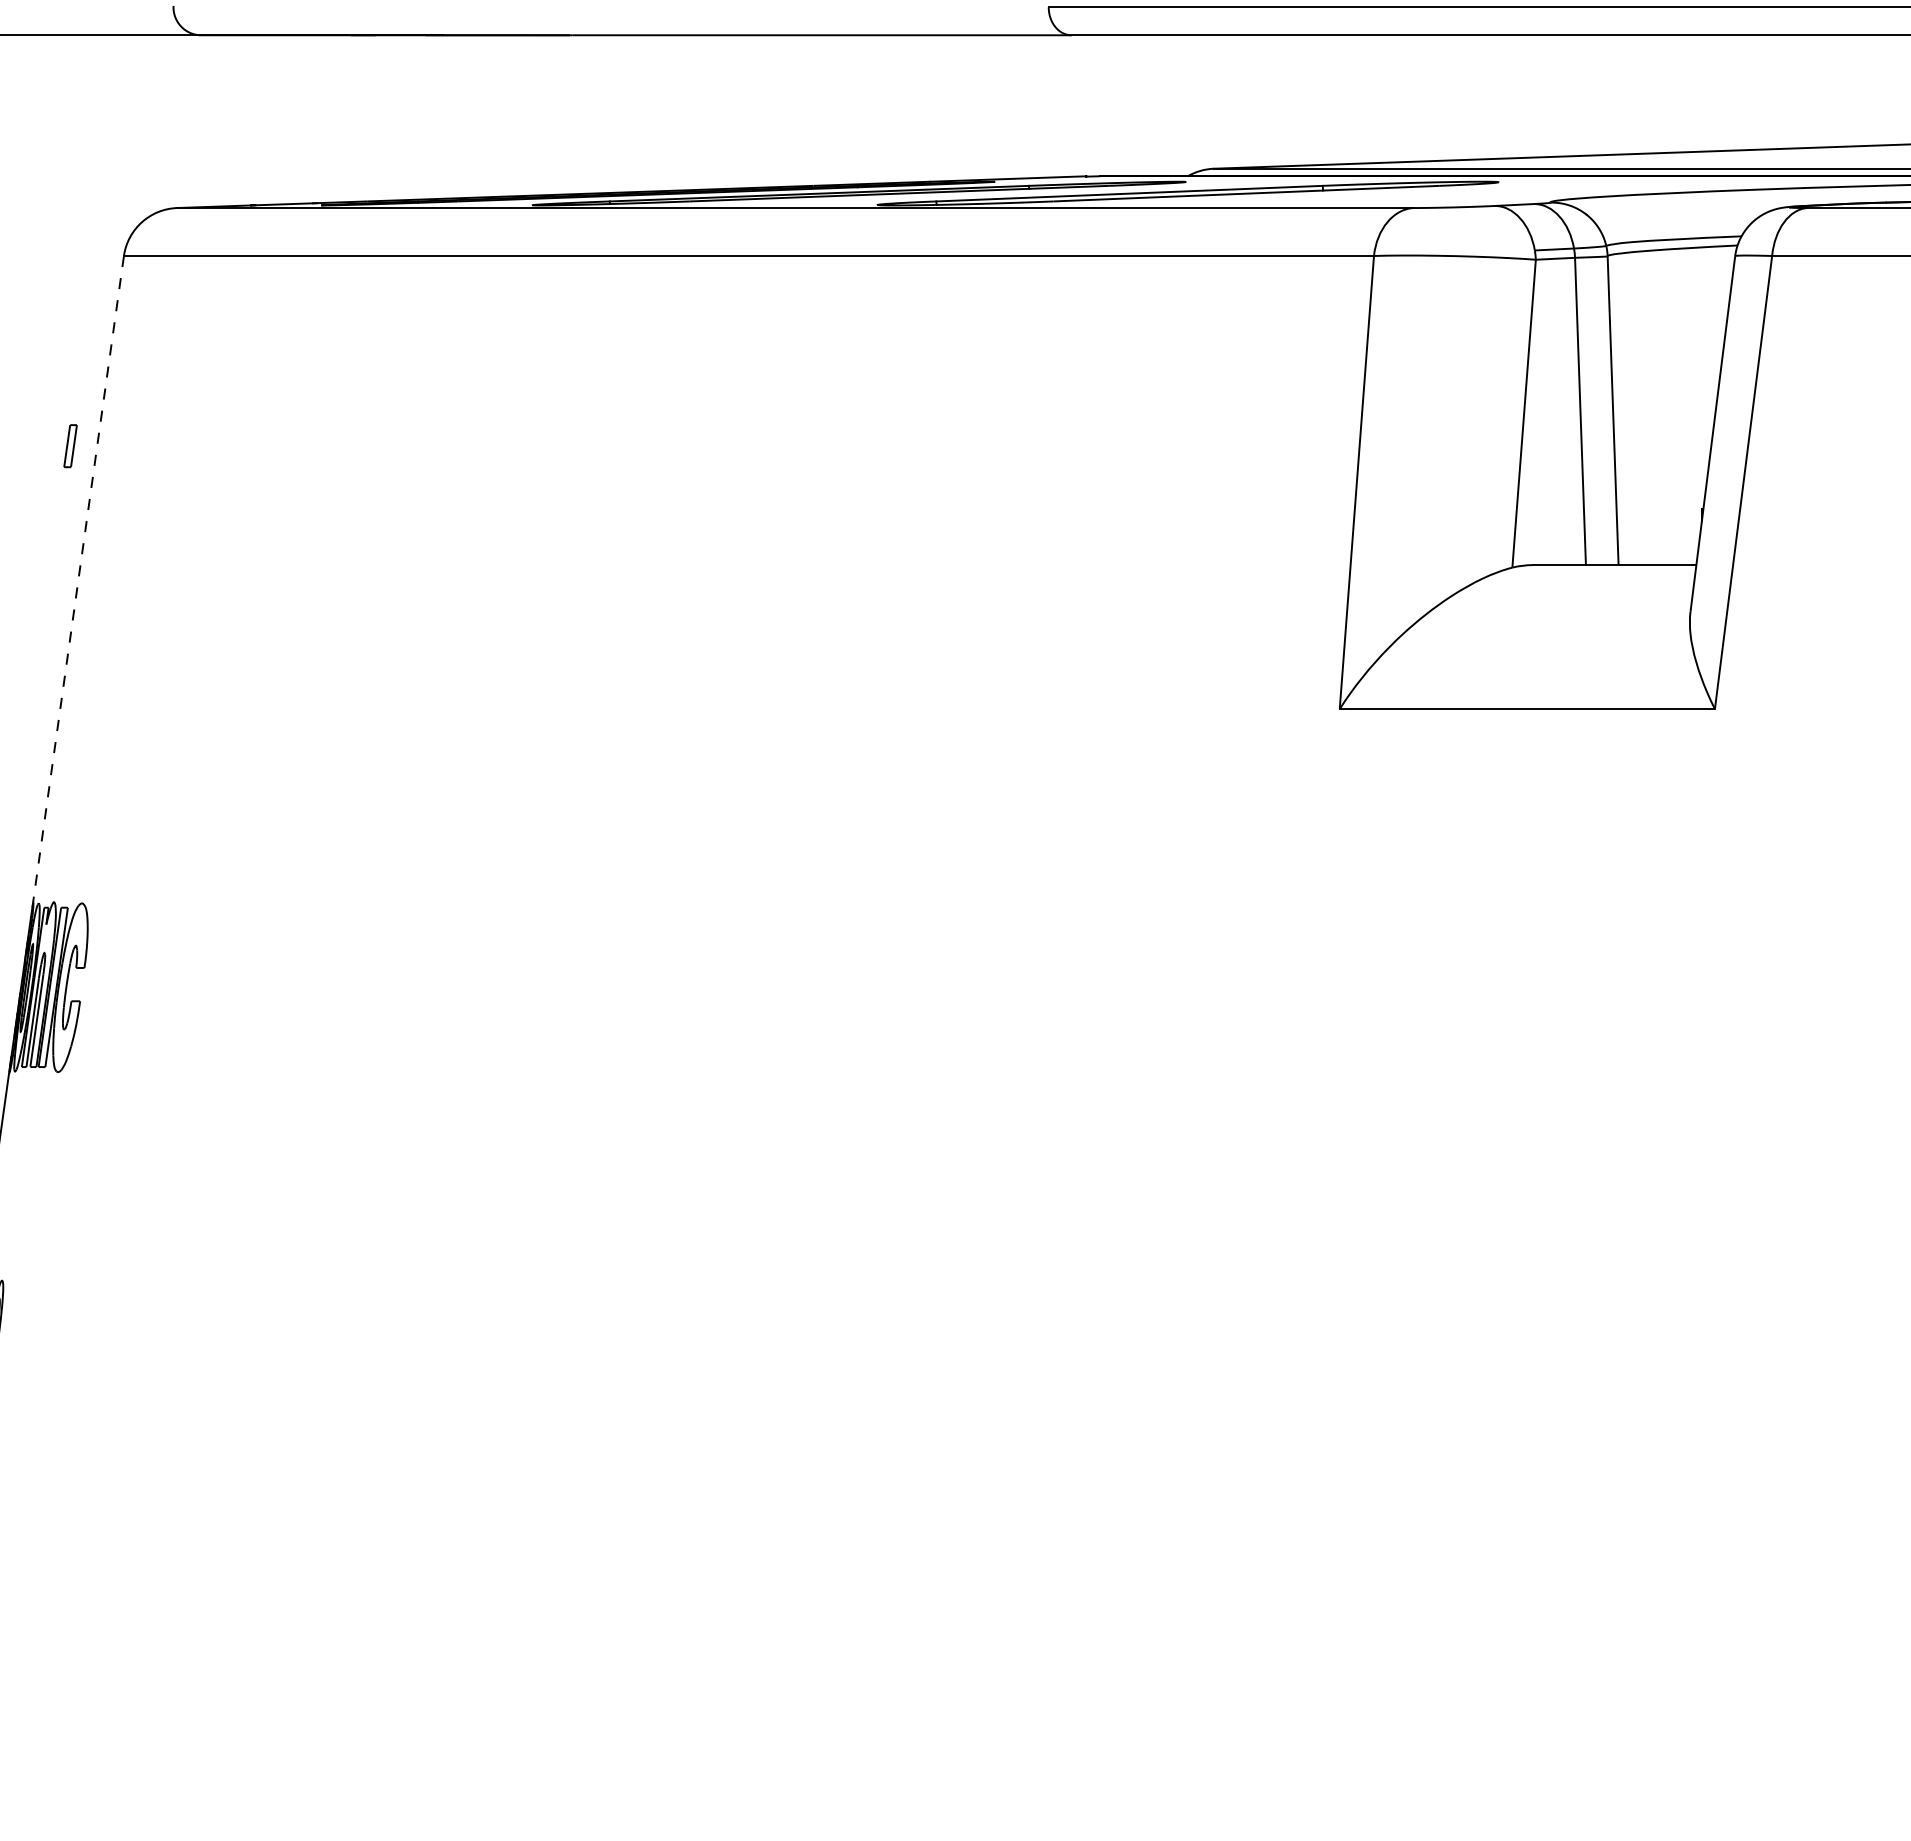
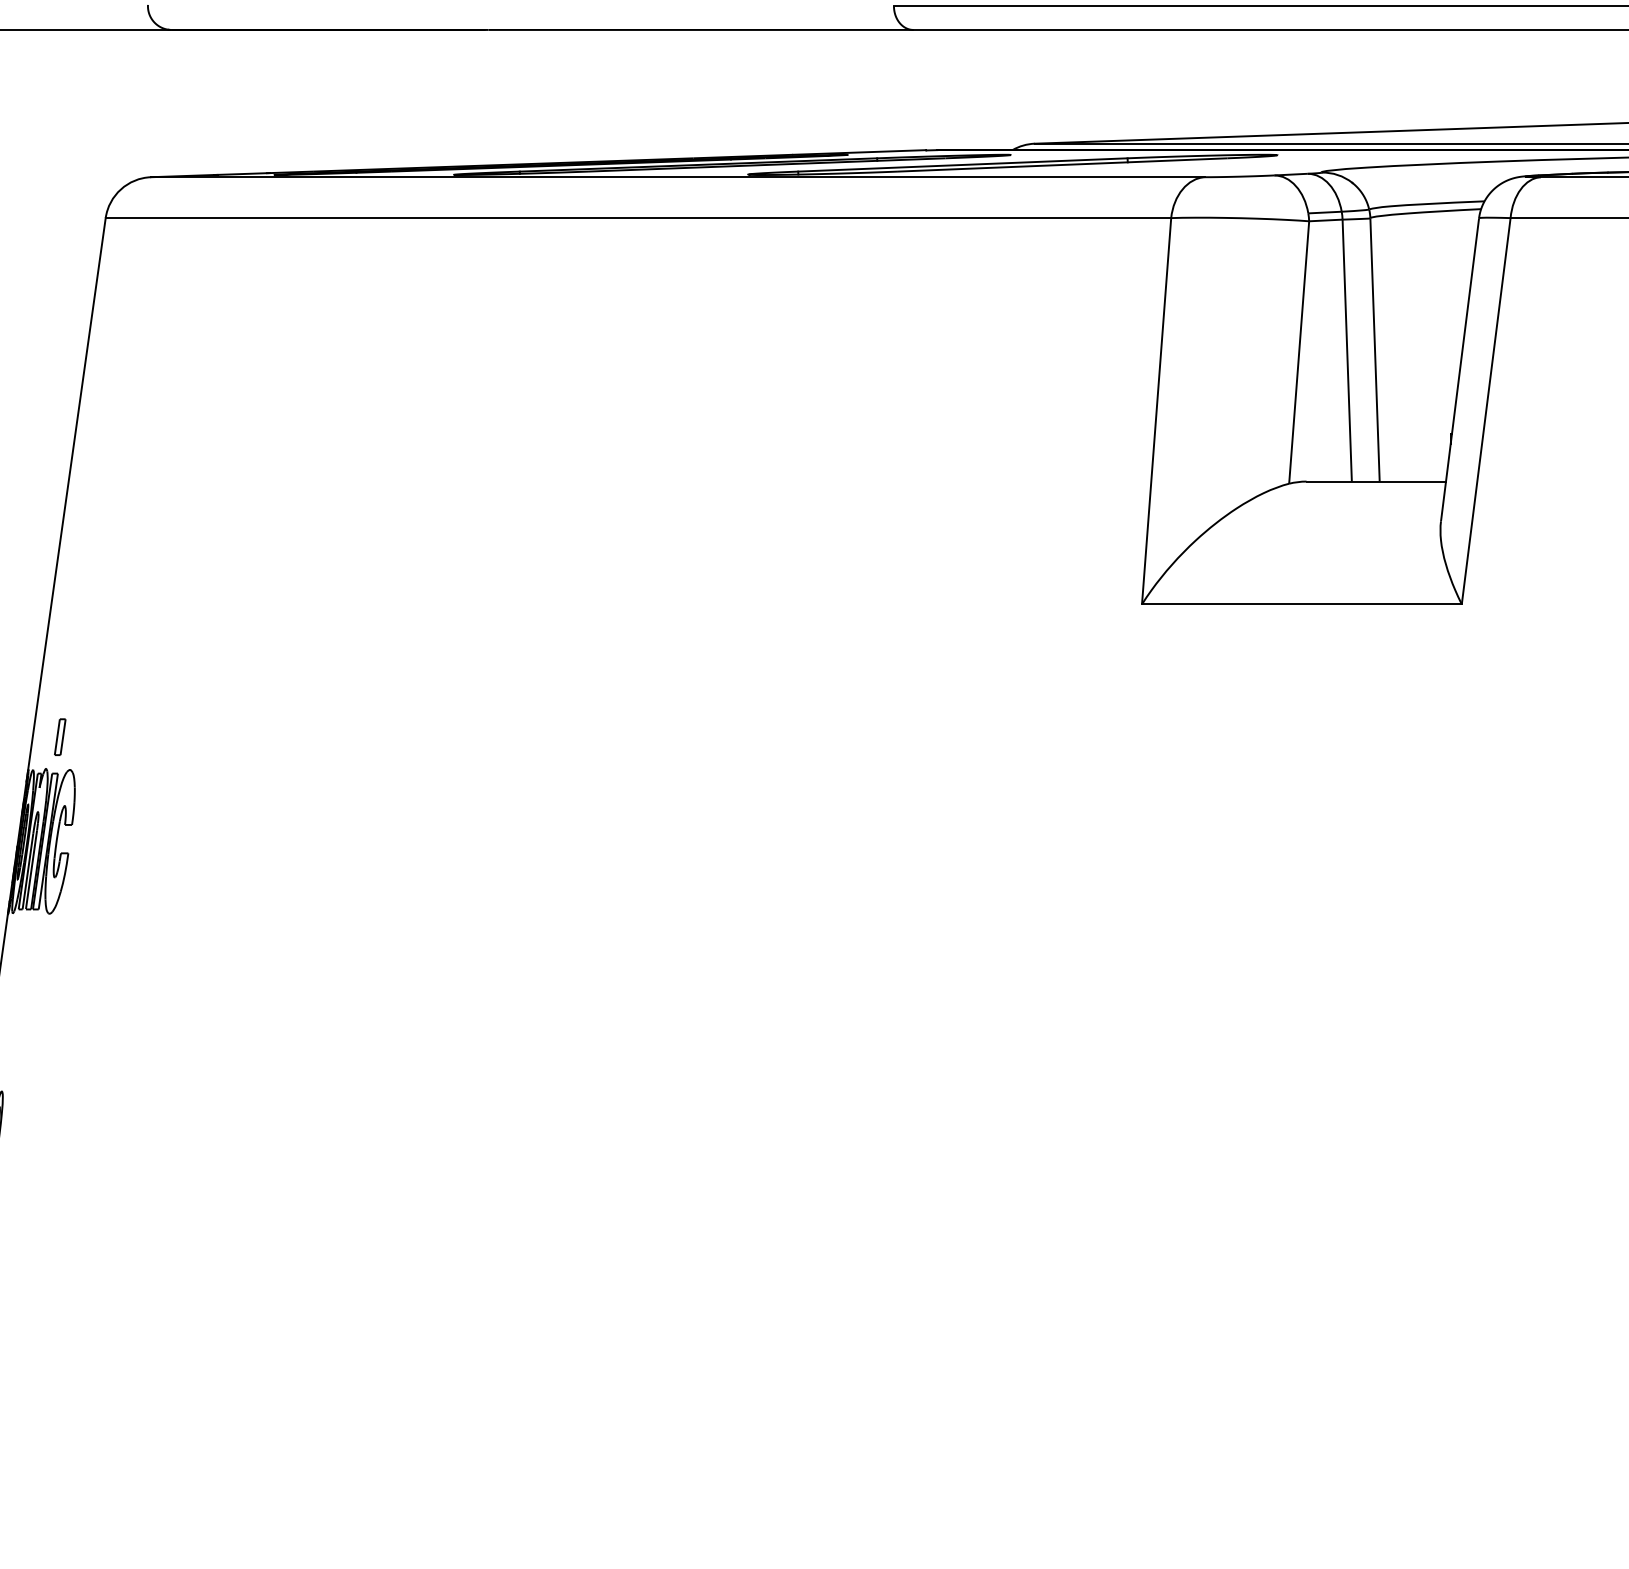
part: (70, 445) -> (60, 736), moved
line: (77, 586) -> (66, 499), dashed -> solid

